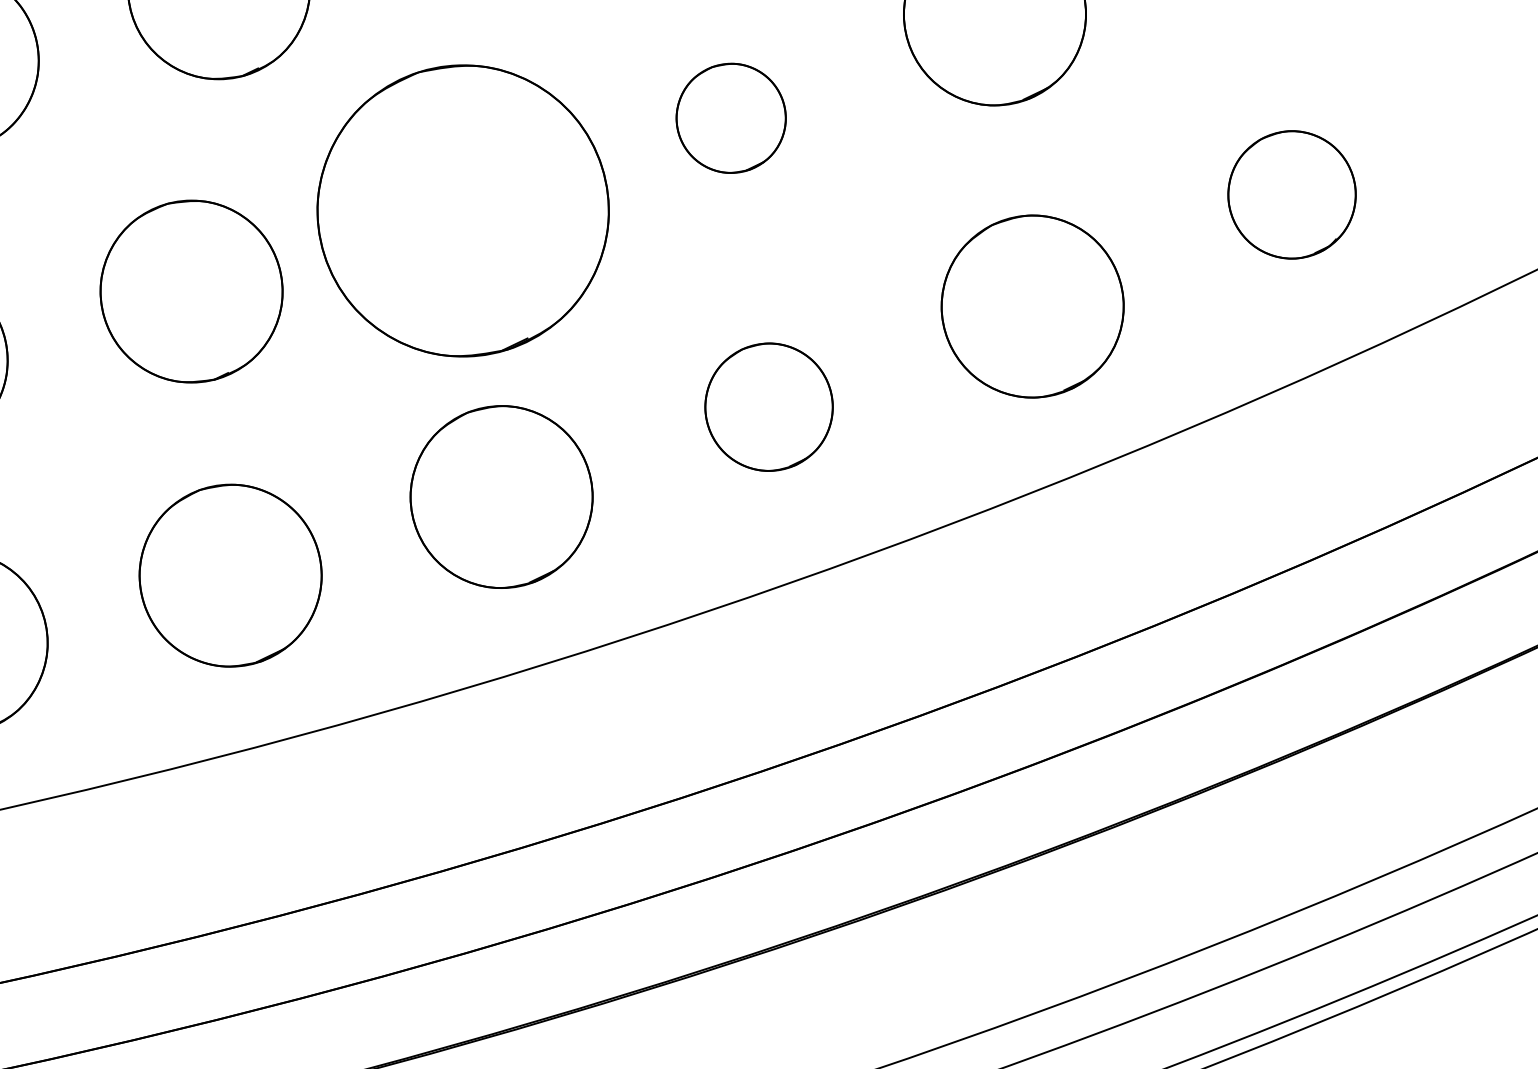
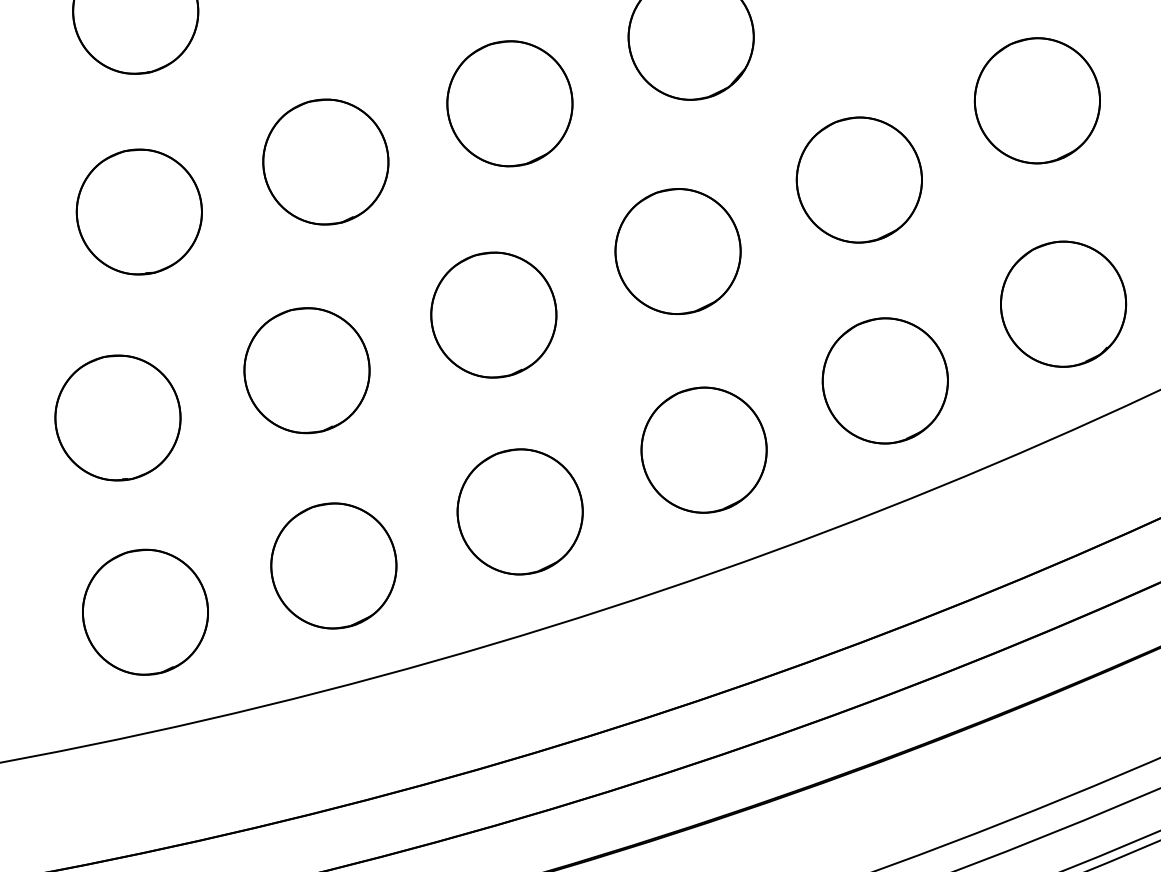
circle: (730, 118) -> (677, 251), size x1.67
circle: (1291, 193) -> (1063, 303), size x1.43
circle: (462, 209) -> (493, 314), size x0.62
circle: (768, 406) -> (703, 449), size x1.43

